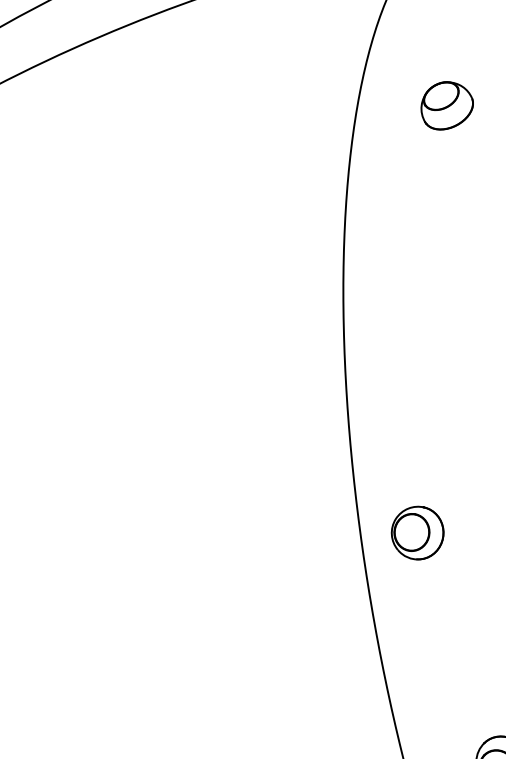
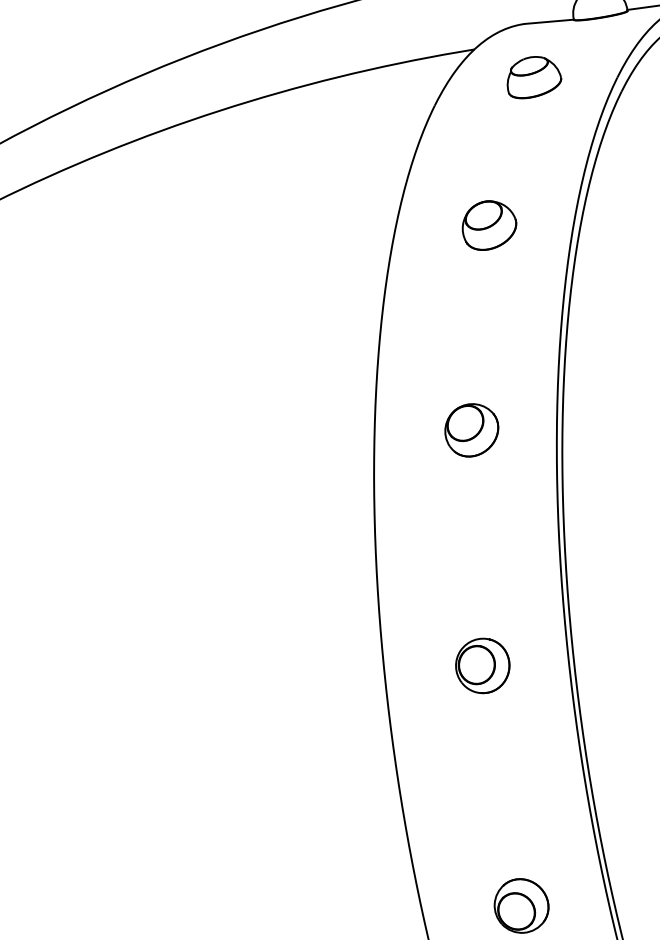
part: (437, 304) -> (471, 430), added
part: (417, 532) -> (482, 665), moved

